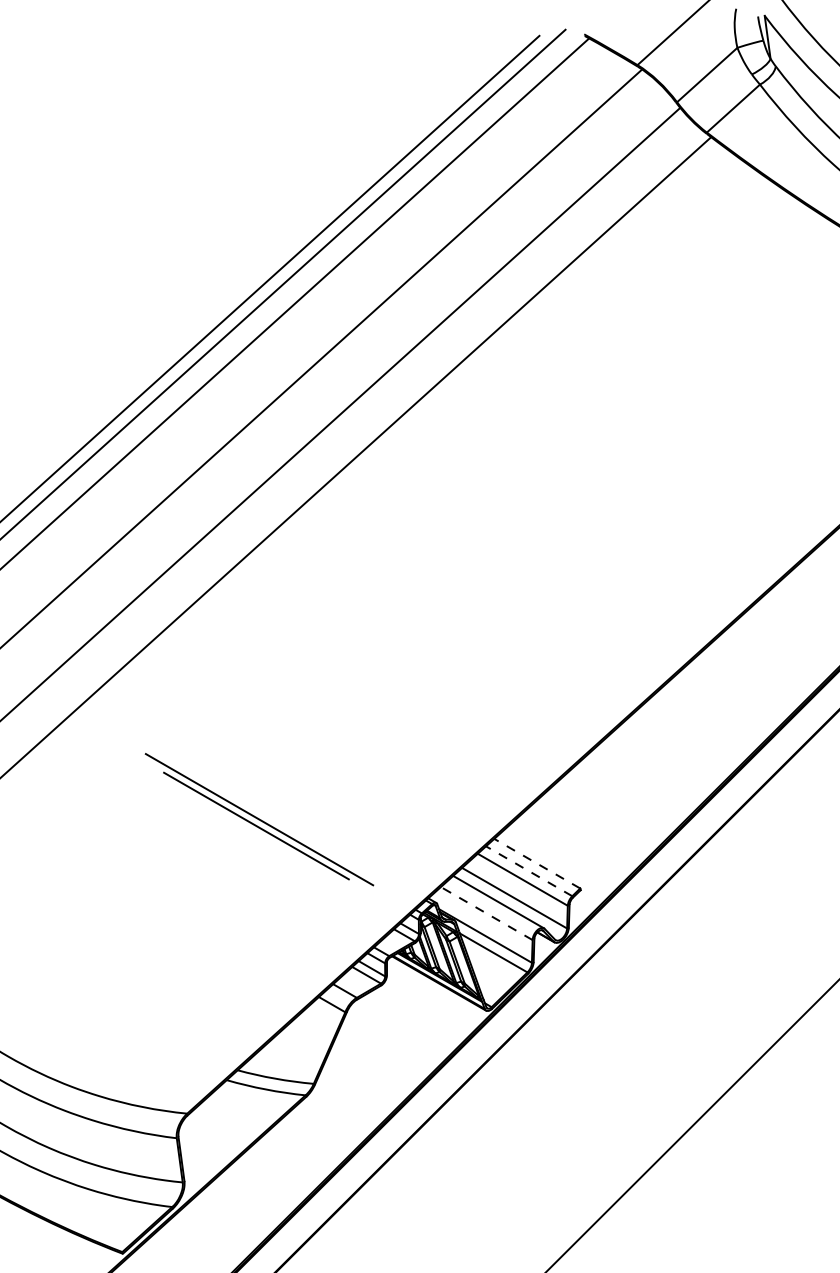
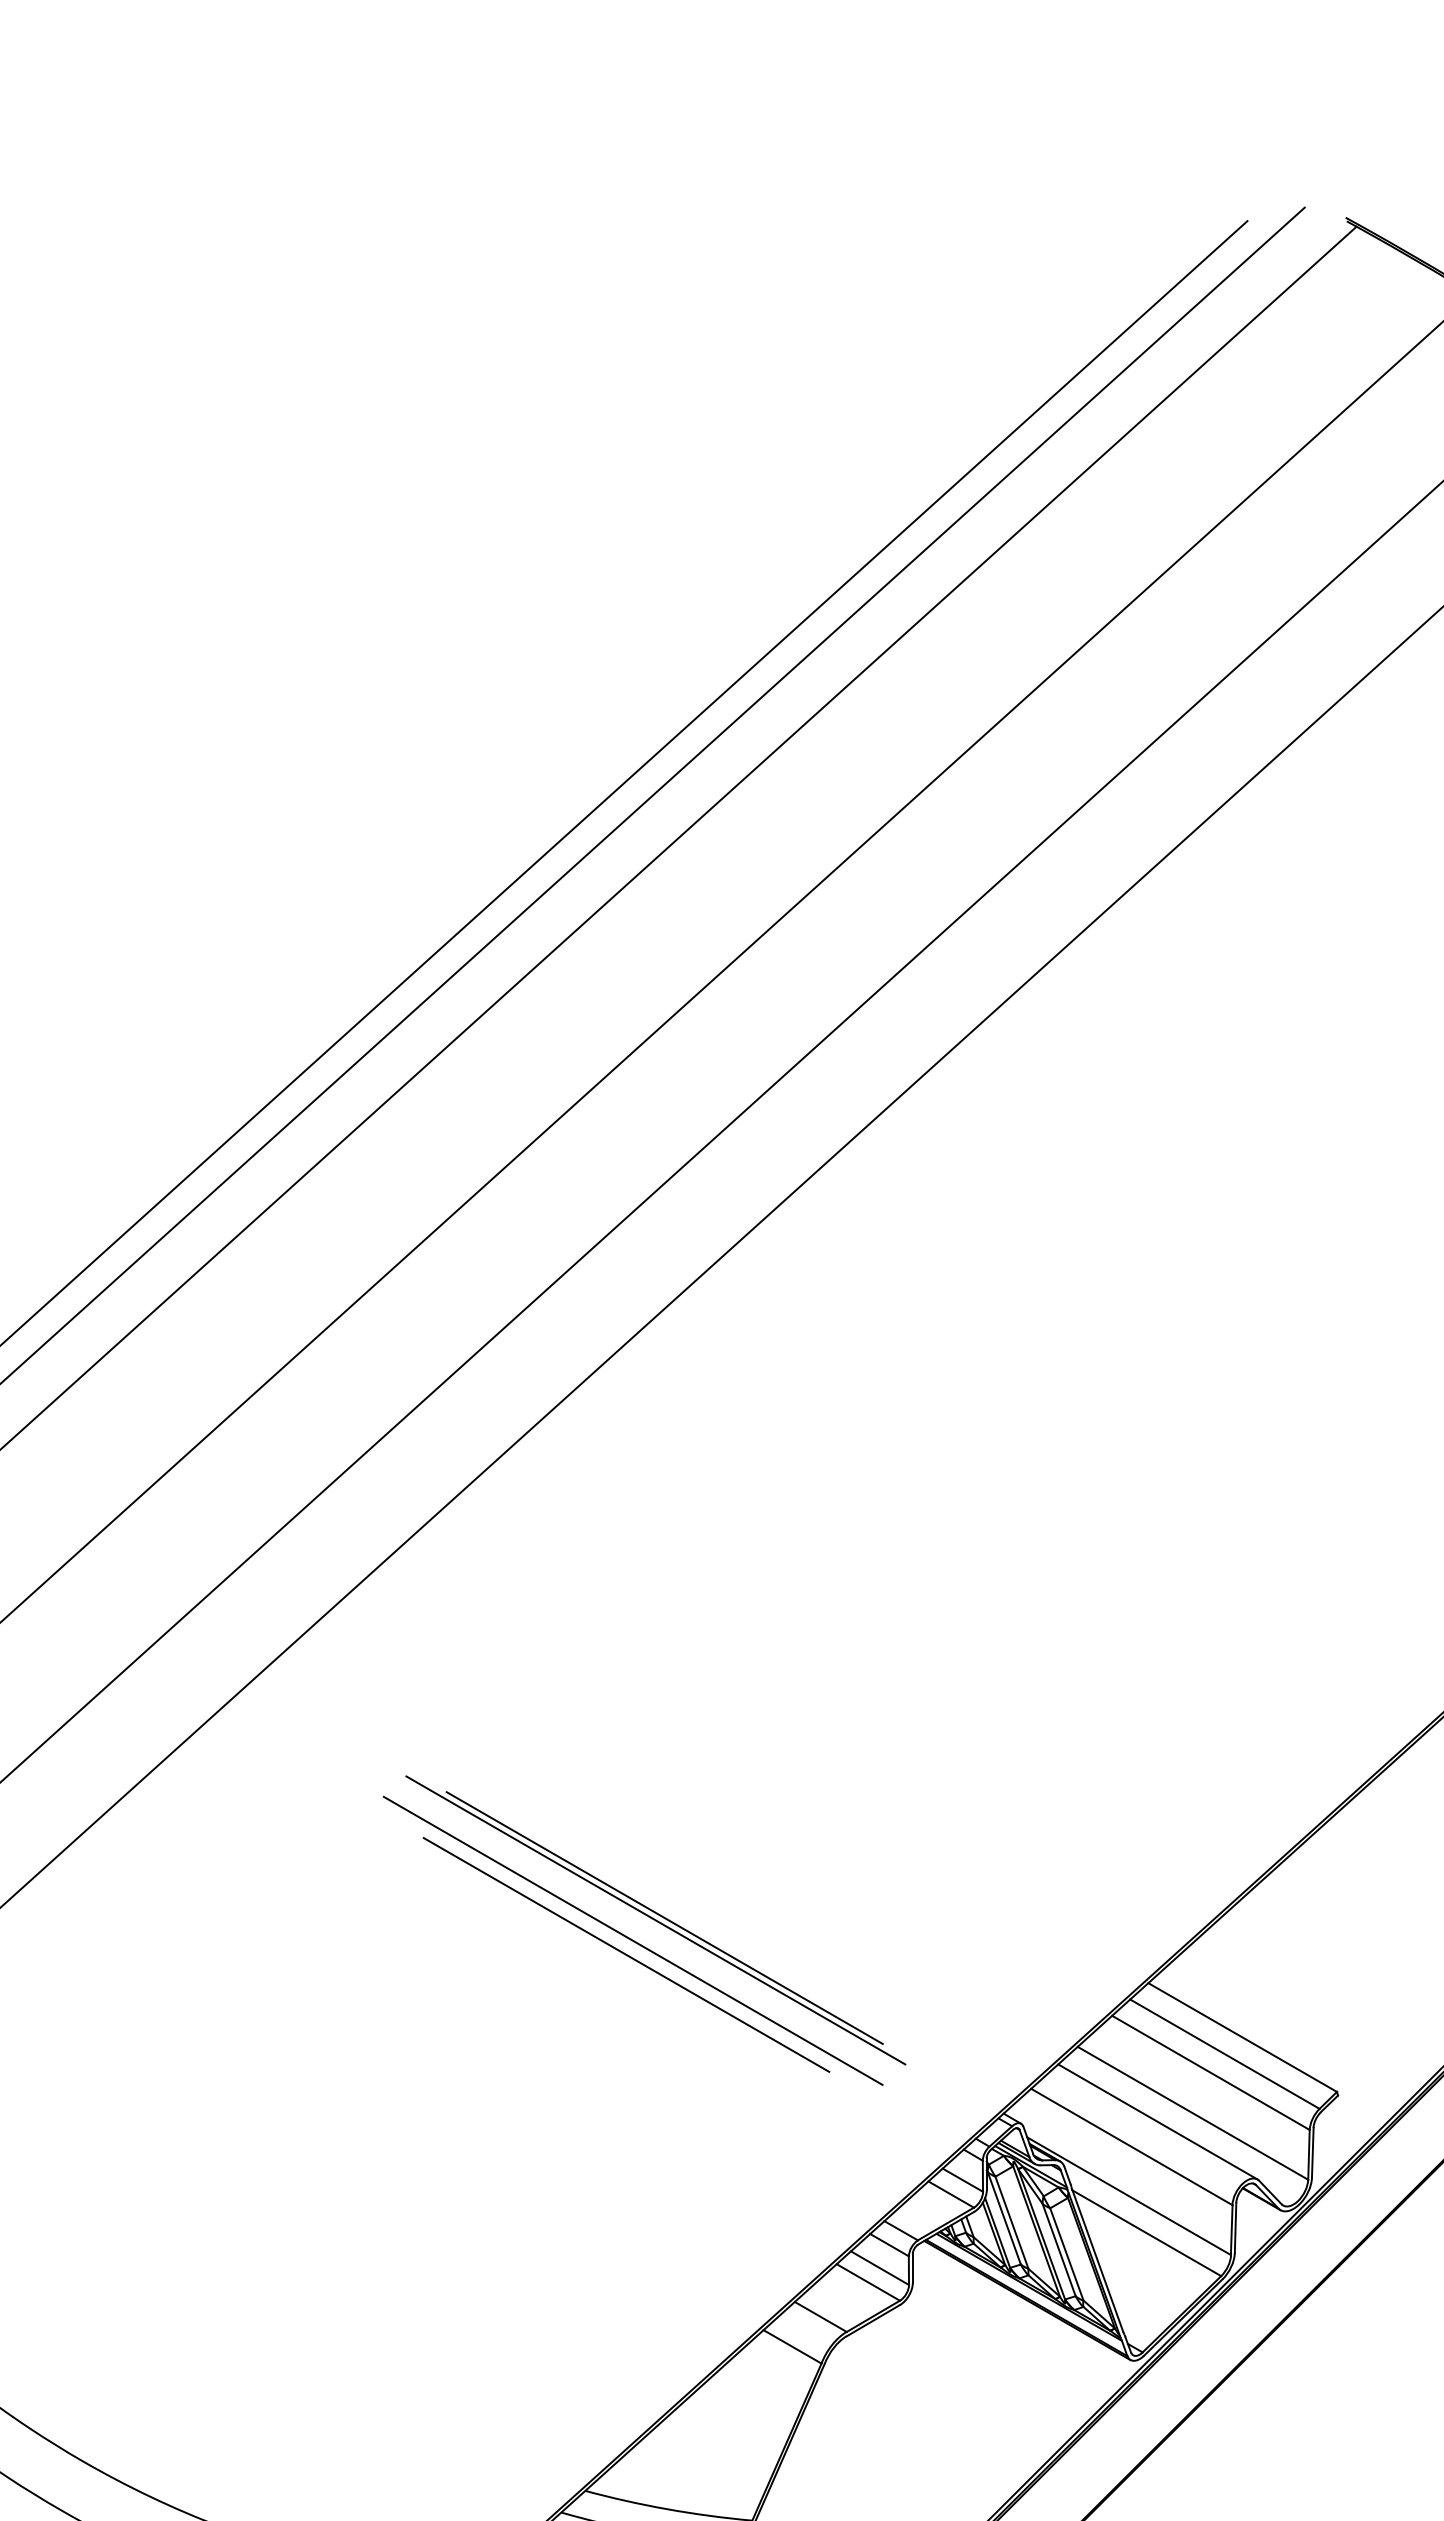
part: (269, 809) -> (655, 1918), added
line: (537, 863) -> (1243, 2037), dashed -> solid
line: (529, 871) -> (1225, 2054), dashed -> solid
line: (486, 913) -> (1131, 2146), dashed -> solid

